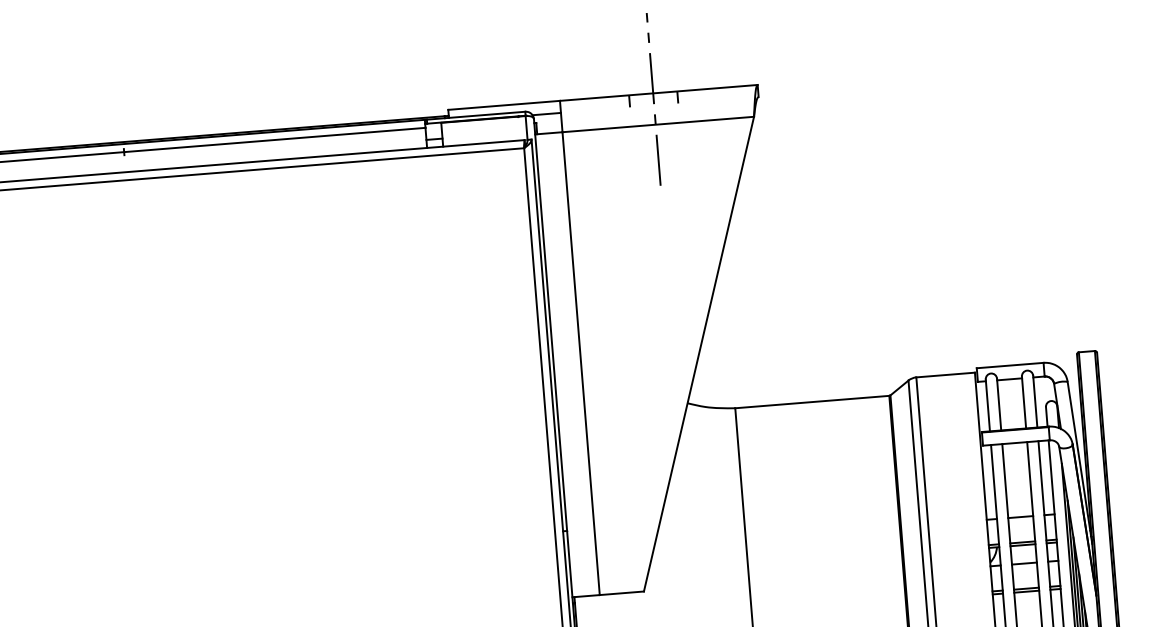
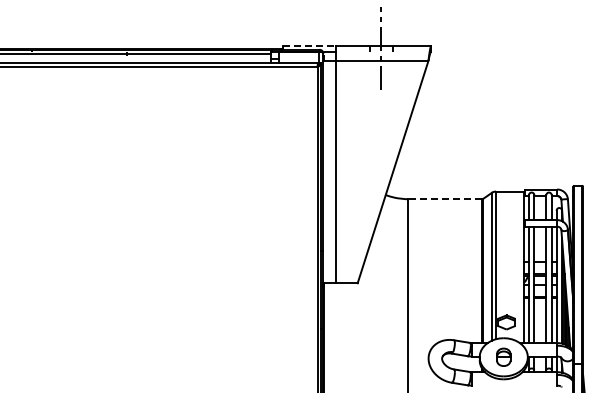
line: (503, 104) -> (309, 45), solid -> dashed
line: (812, 402) -> (445, 199), solid -> dashed

